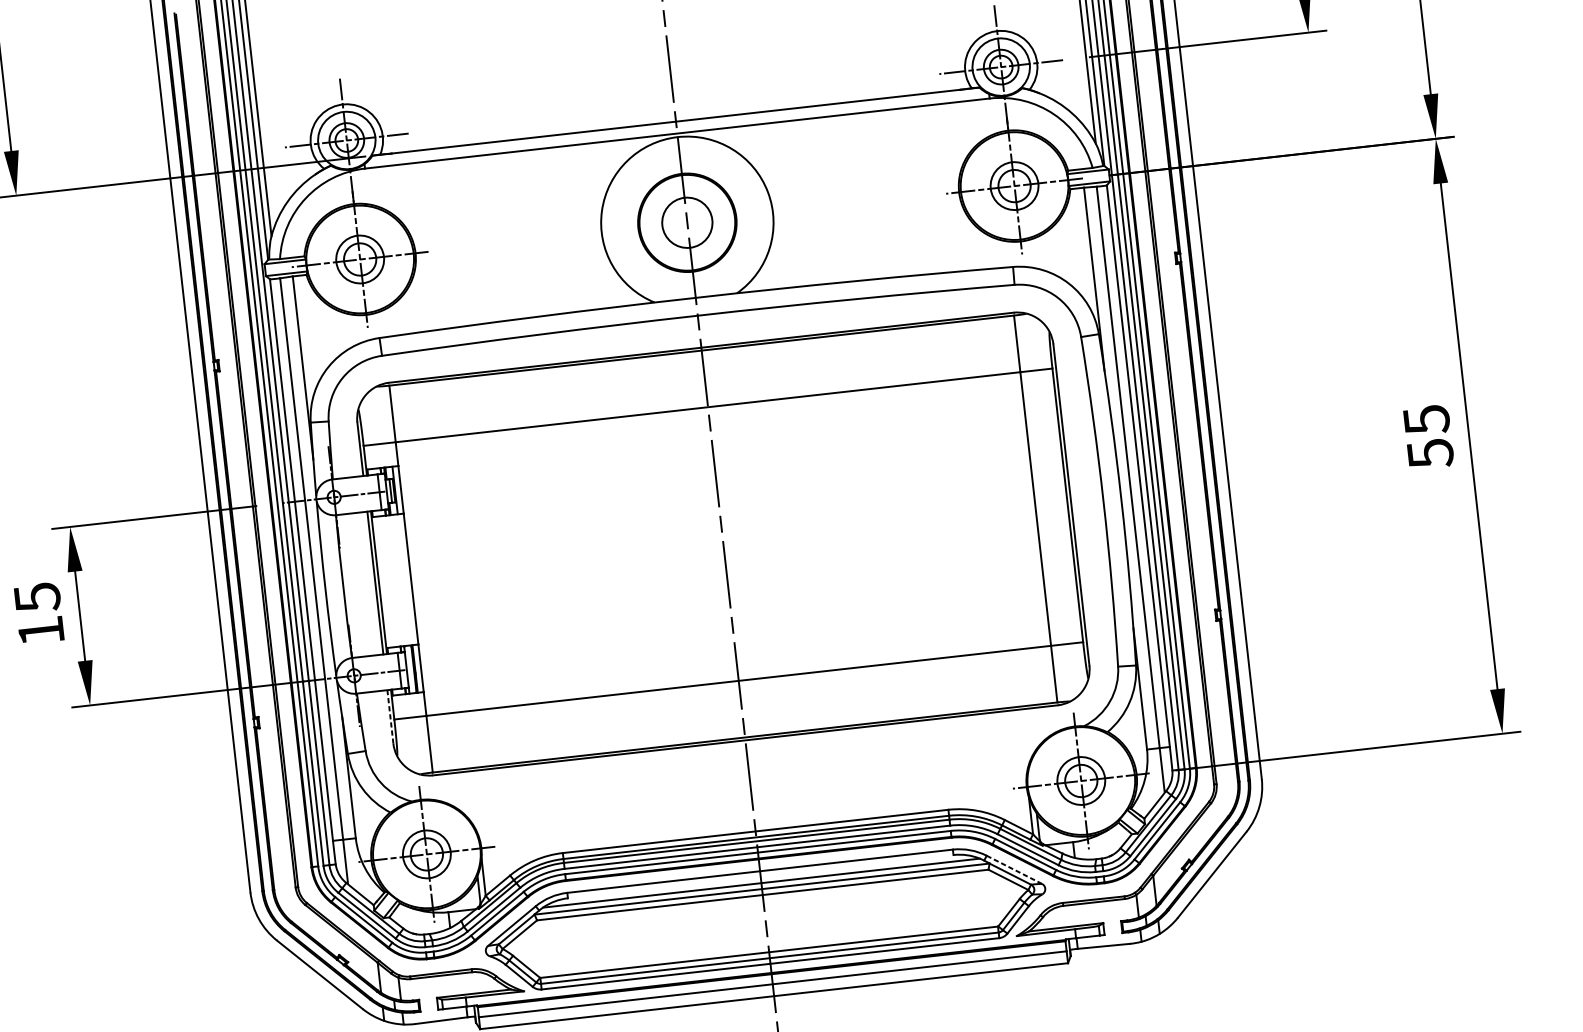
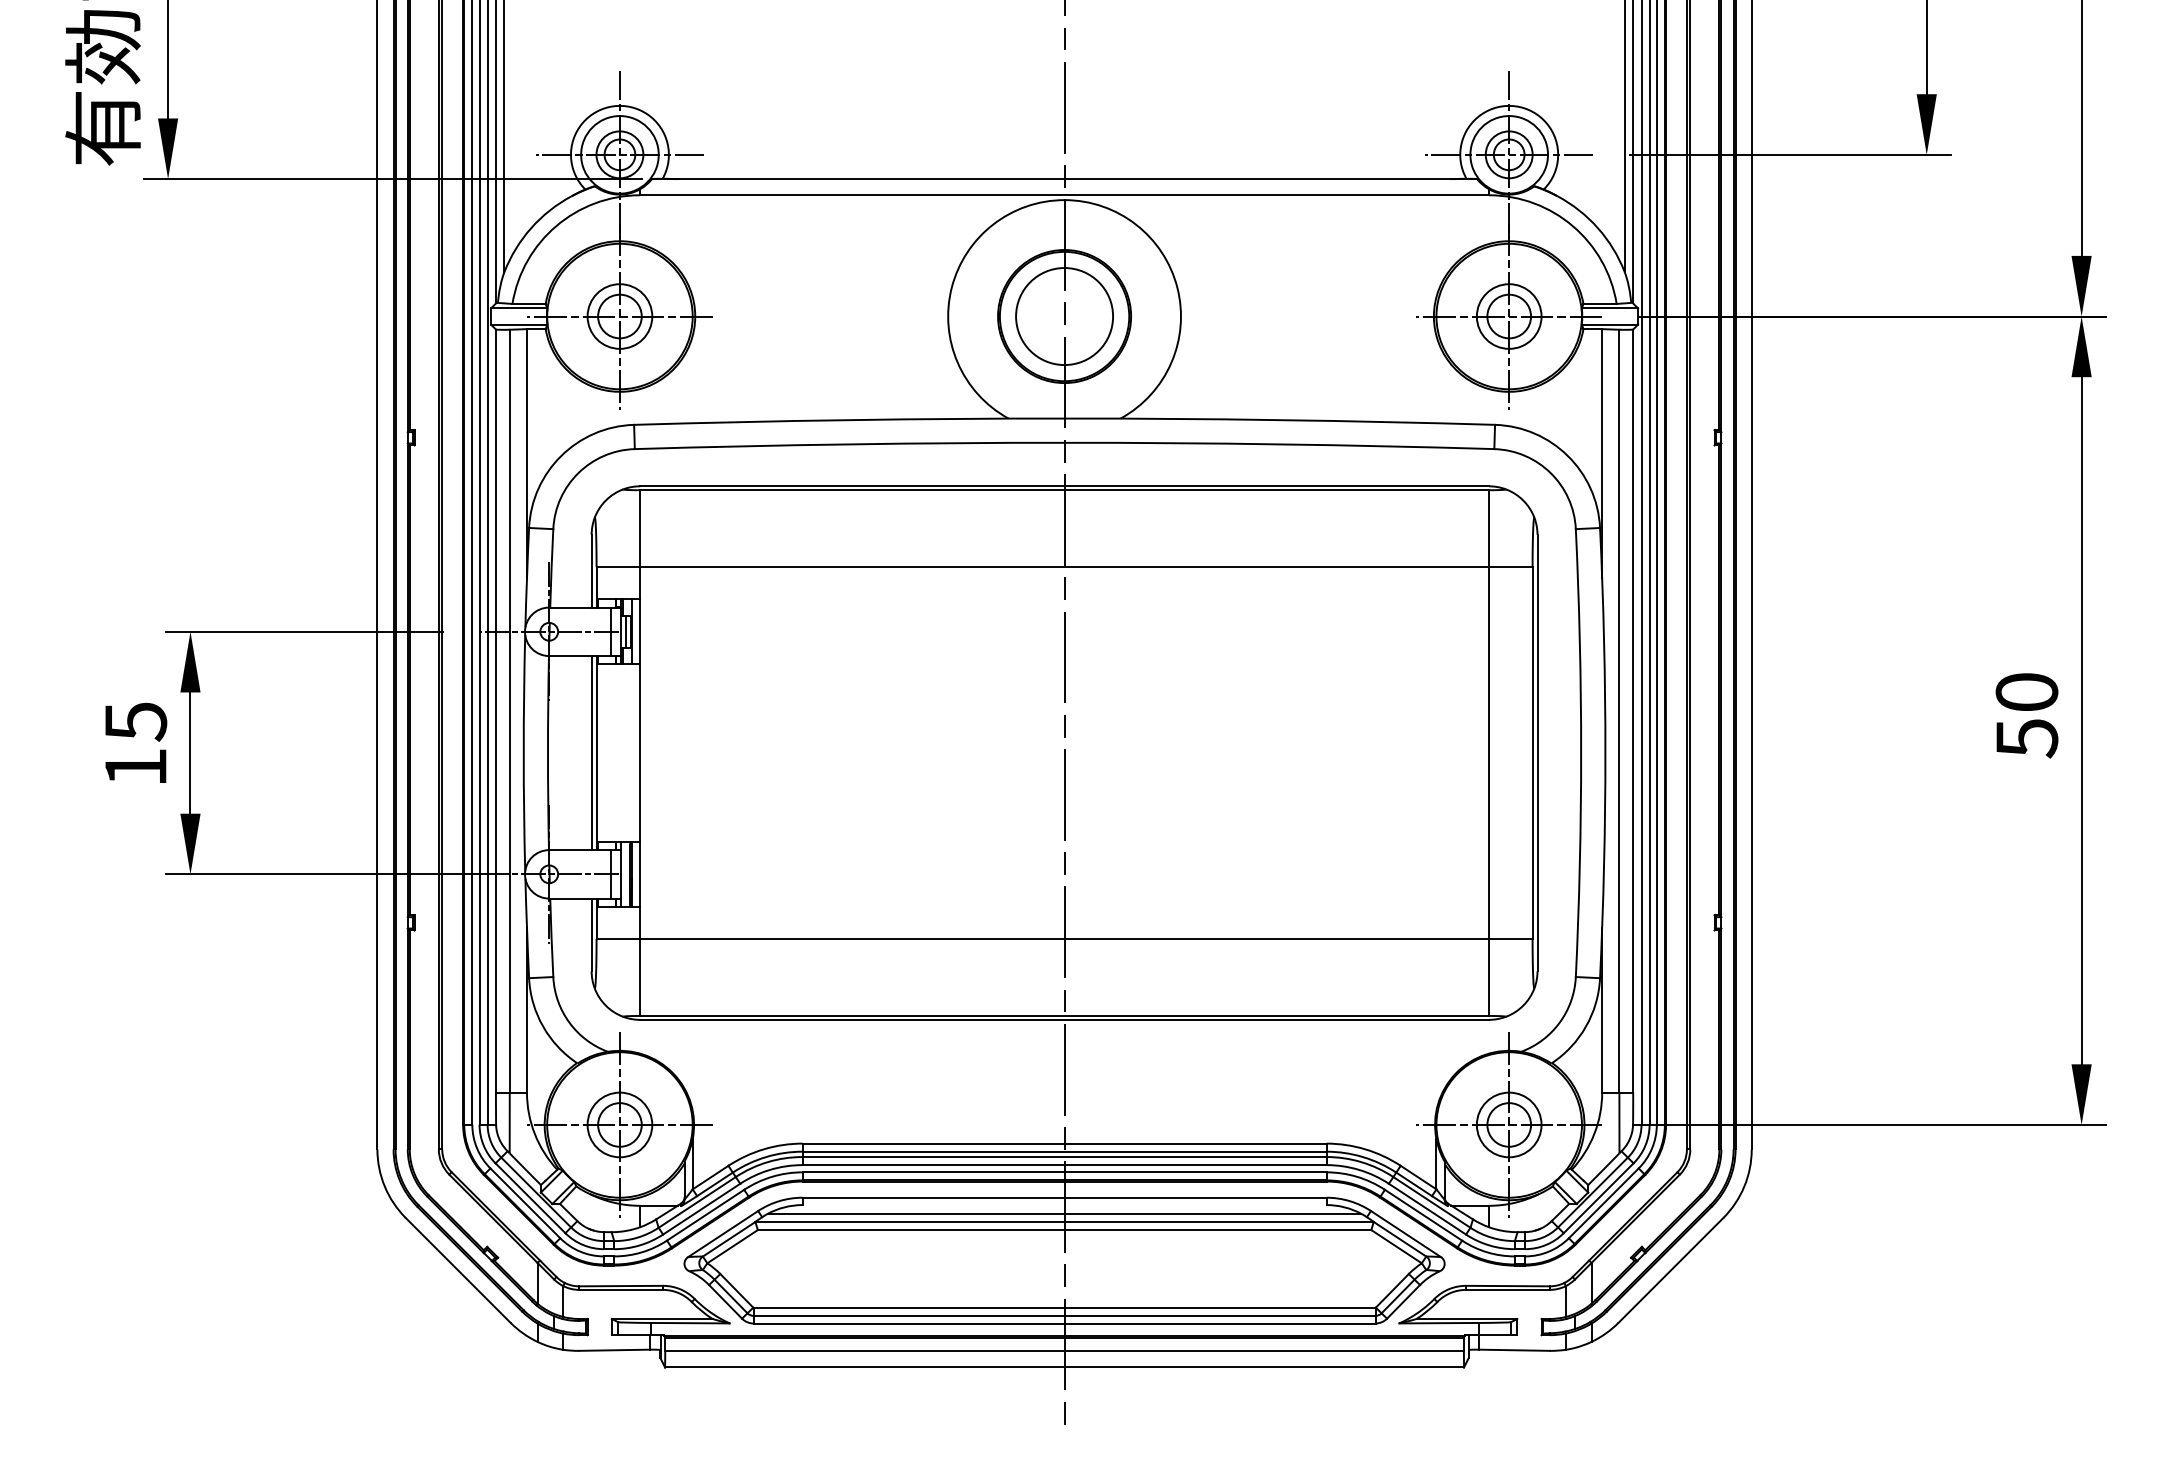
circle: (687, 222) -> (1064, 316), size x1.43
text: (1426, 420) -> (2026, 692), 55 -> 50
line: (390, 716) -> (591, 934), dashed -> solid
line: (1014, 870) -> (1406, 1234), dashed -> solid

